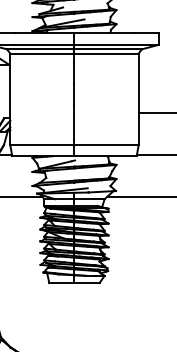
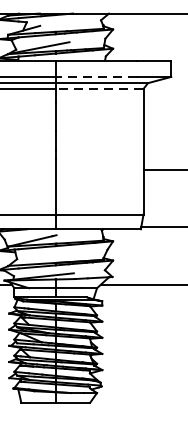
line: (104, 44) -> (96, 76), solid -> dashed
line: (106, 53) -> (99, 88), solid -> dashed

